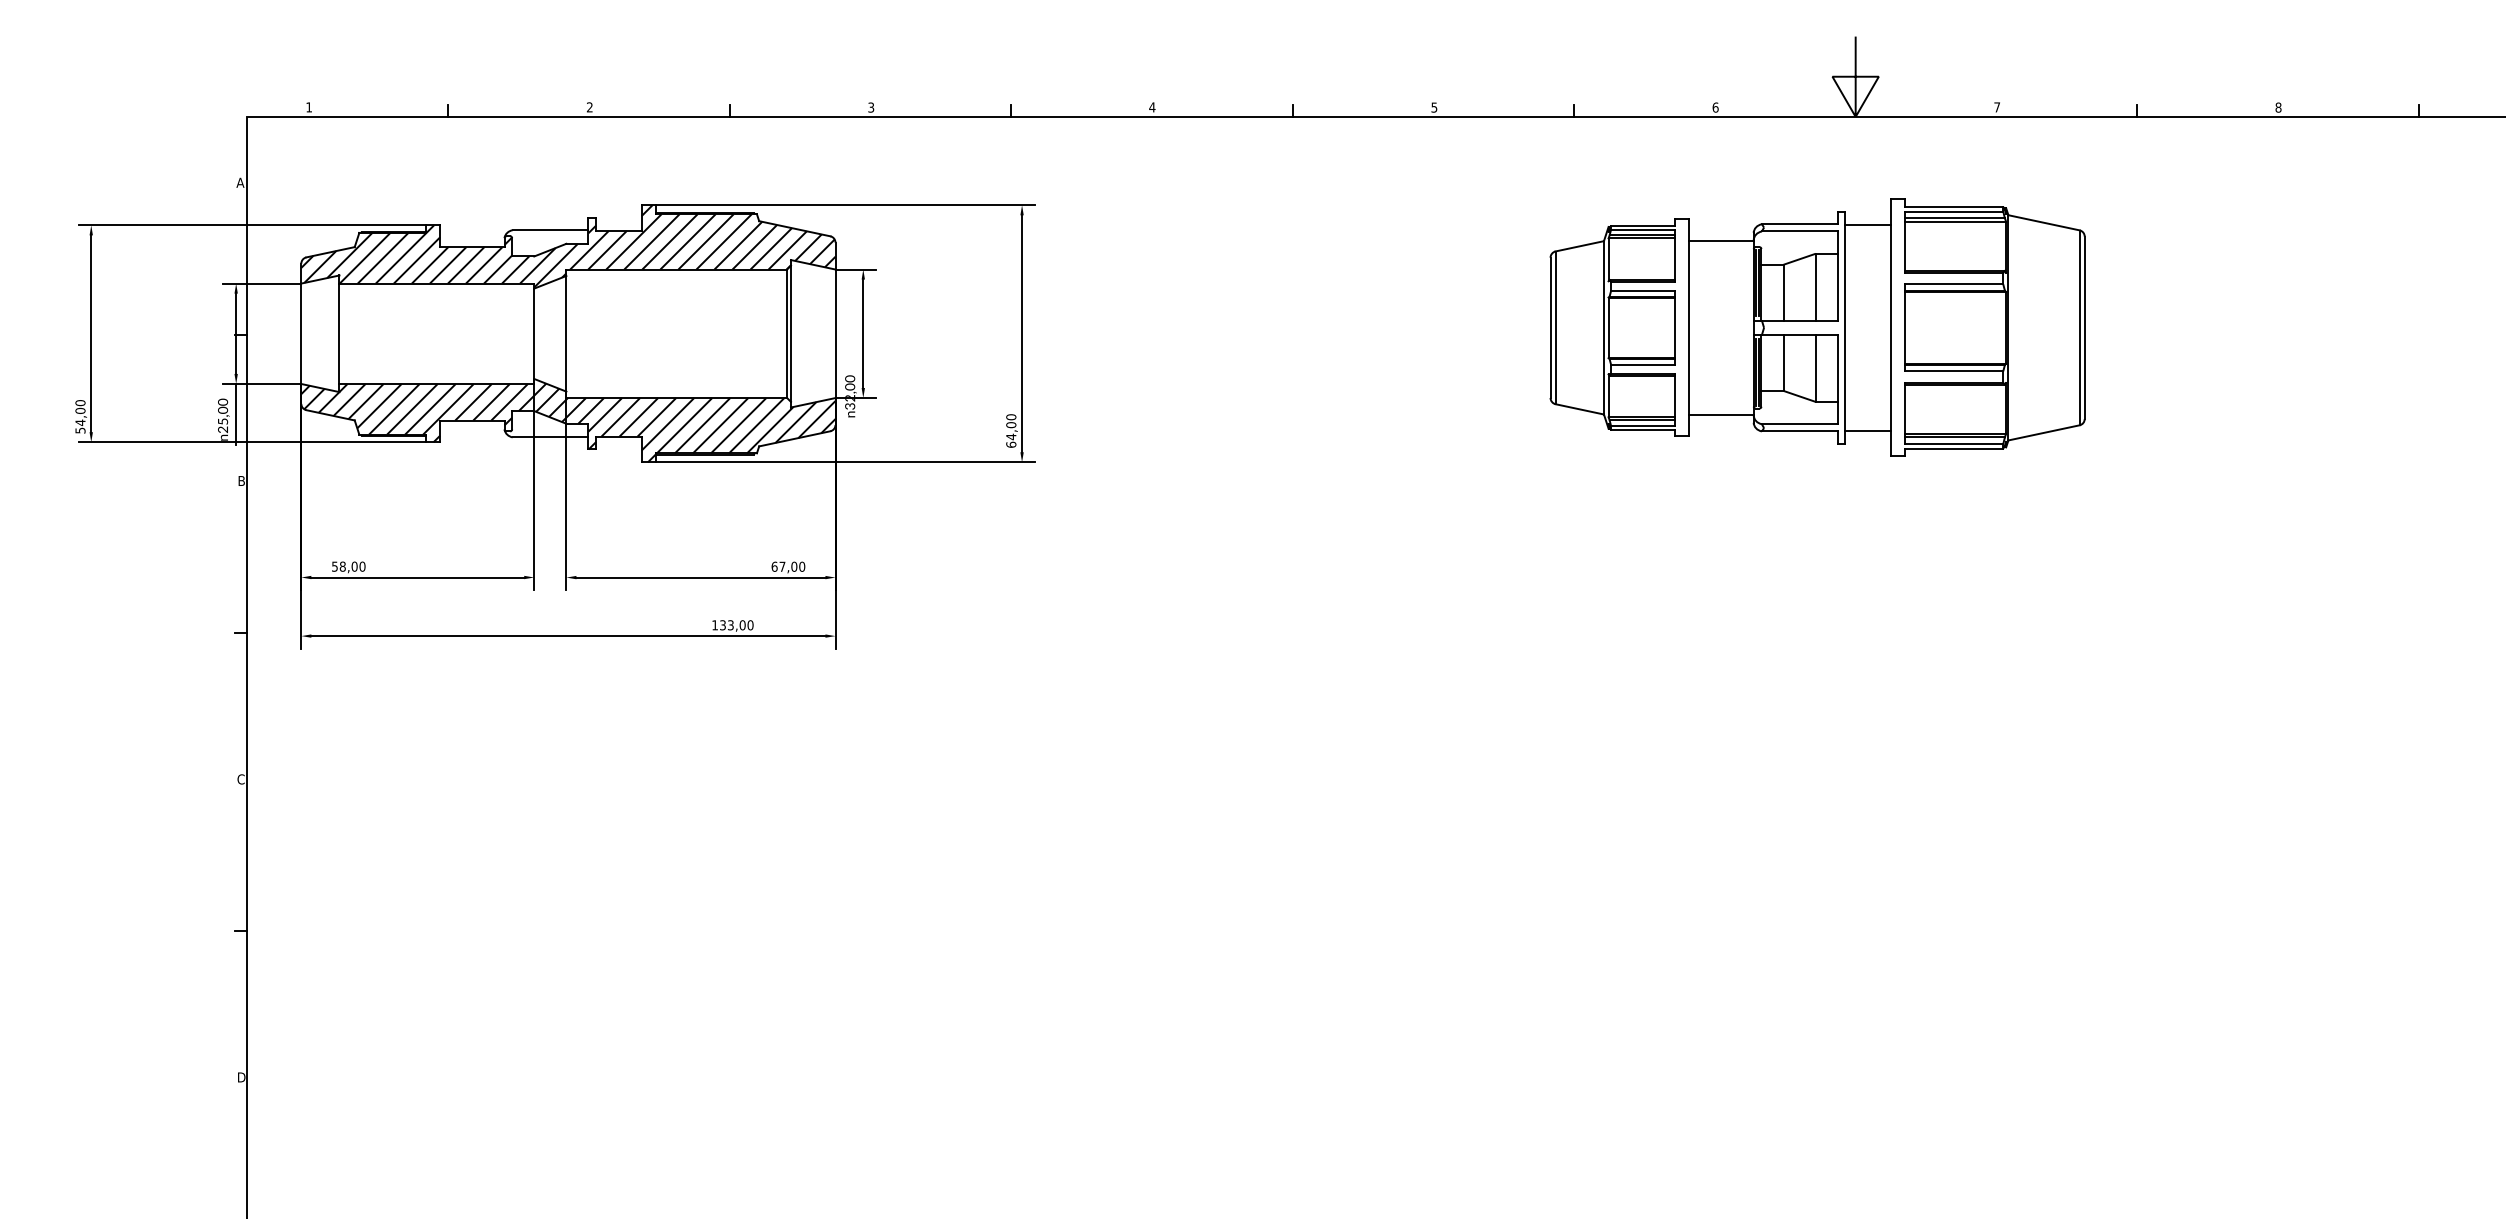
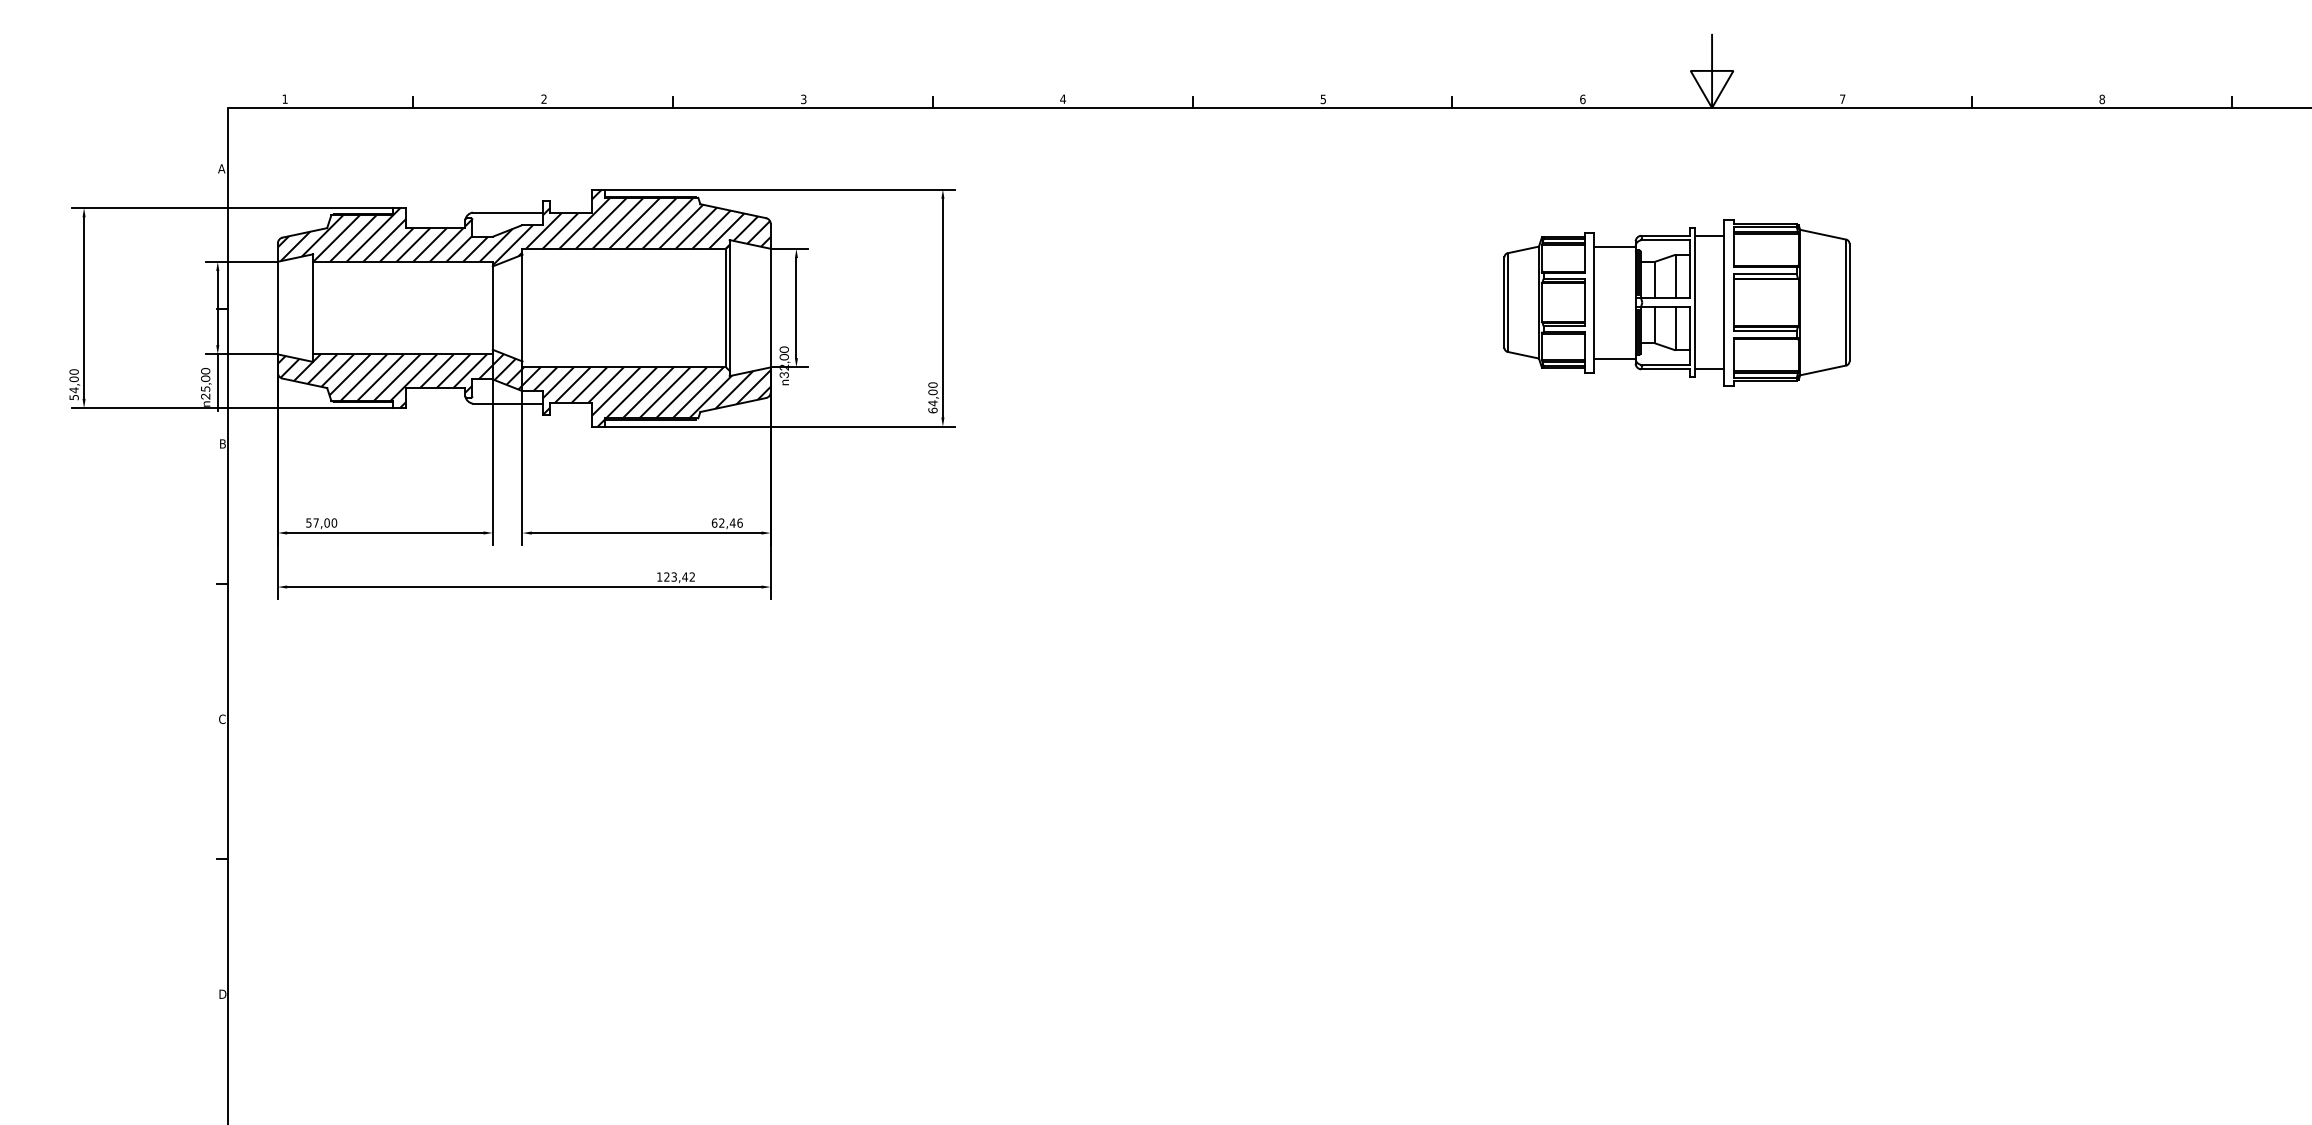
part: (1817, 327) -> (1676, 302), size x0.7
text: (342, 566) -> (315, 522), 58,00 -> 57,00
text: (791, 566) -> (730, 522), 67,00 -> 62,46
text: (736, 624) -> (679, 576), 133,00 -> 123,42

